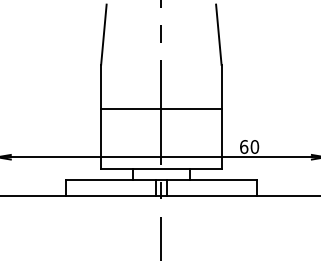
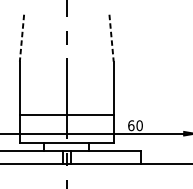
line: (103, 35) -> (21, 38), solid -> dashed
line: (218, 35) -> (111, 38), solid -> dashed
line: (161, 108) -> (66, 115), moved

